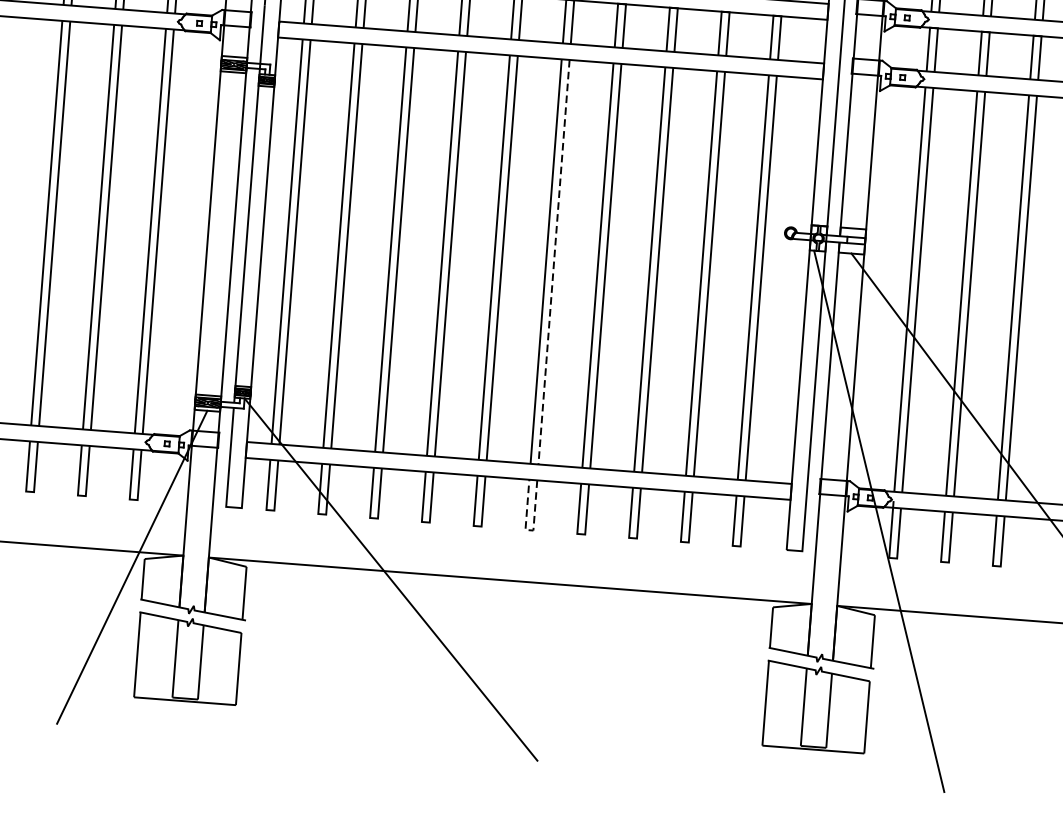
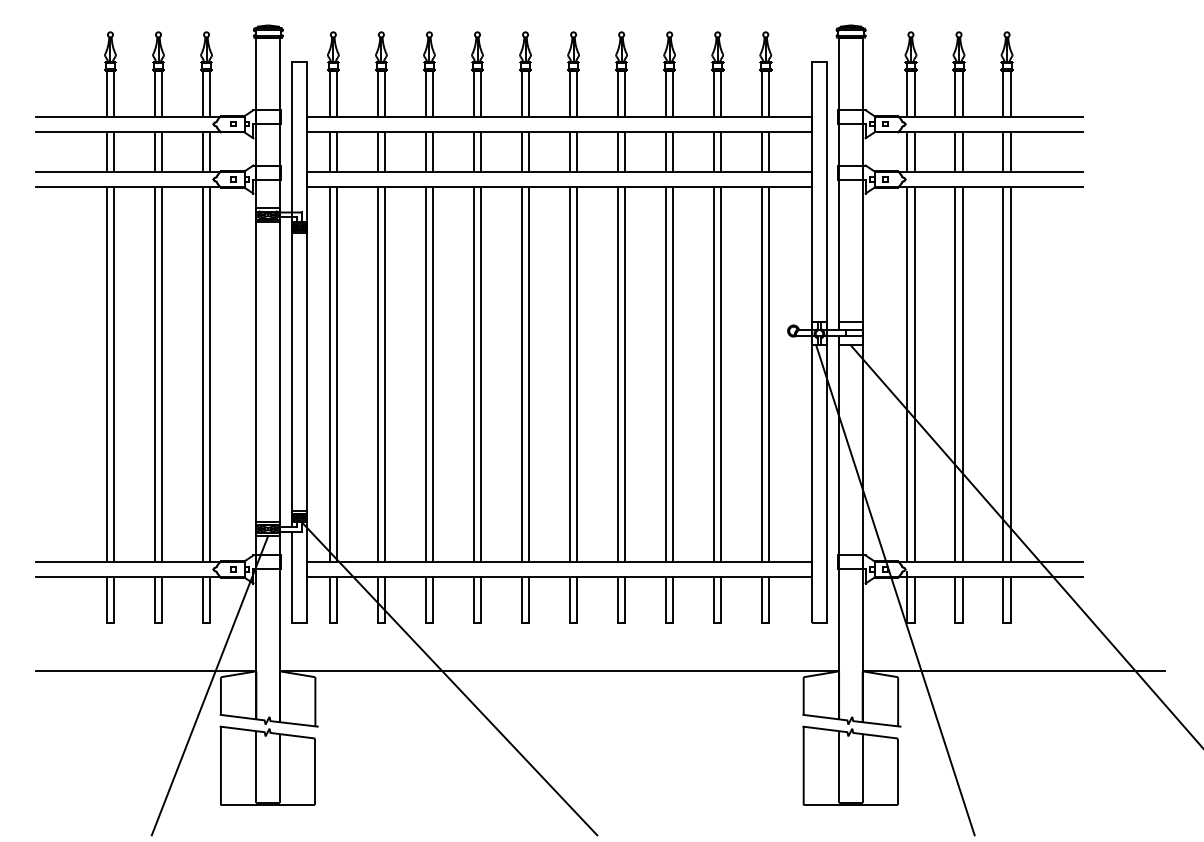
line: (554, 262) -> (577, 374), dashed -> solid
line: (529, 530) -> (573, 623), dashed -> solid

